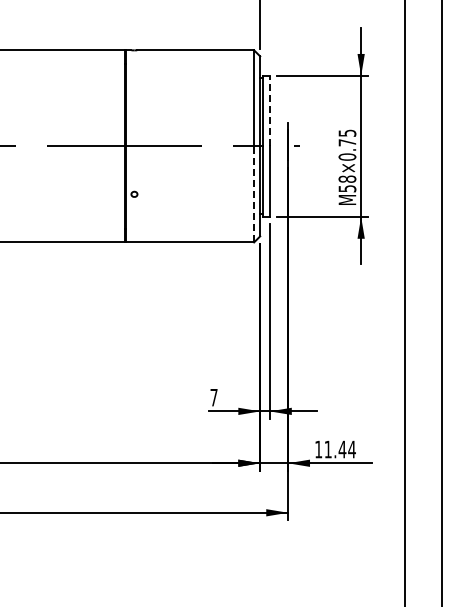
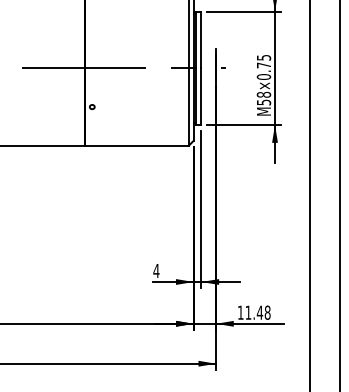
line: (269, 110) -> (201, 39), dashed -> solid
line: (254, 193) -> (189, 106), dashed -> solid
text: (213, 397) -> (155, 270), 7 -> 4
text: (351, 449) -> (267, 312), 11.44 -> 11.48

